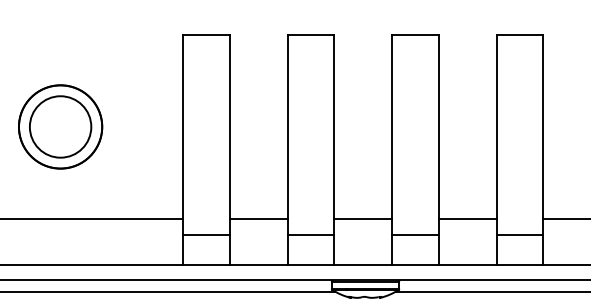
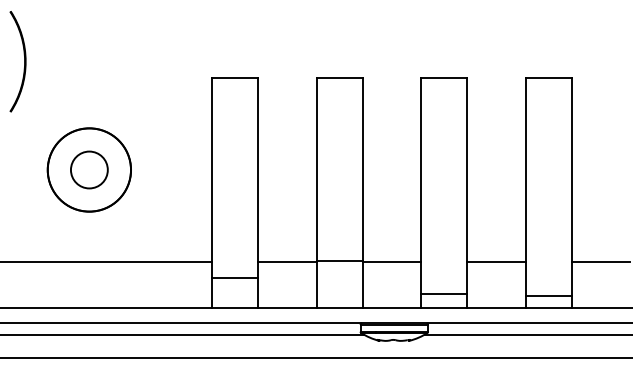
circle: (60, 126) -> (89, 169), size x0.6
line: (310, 234) -> (339, 260), moved
line: (415, 234) -> (444, 293), moved
line: (519, 234) -> (548, 295), moved

